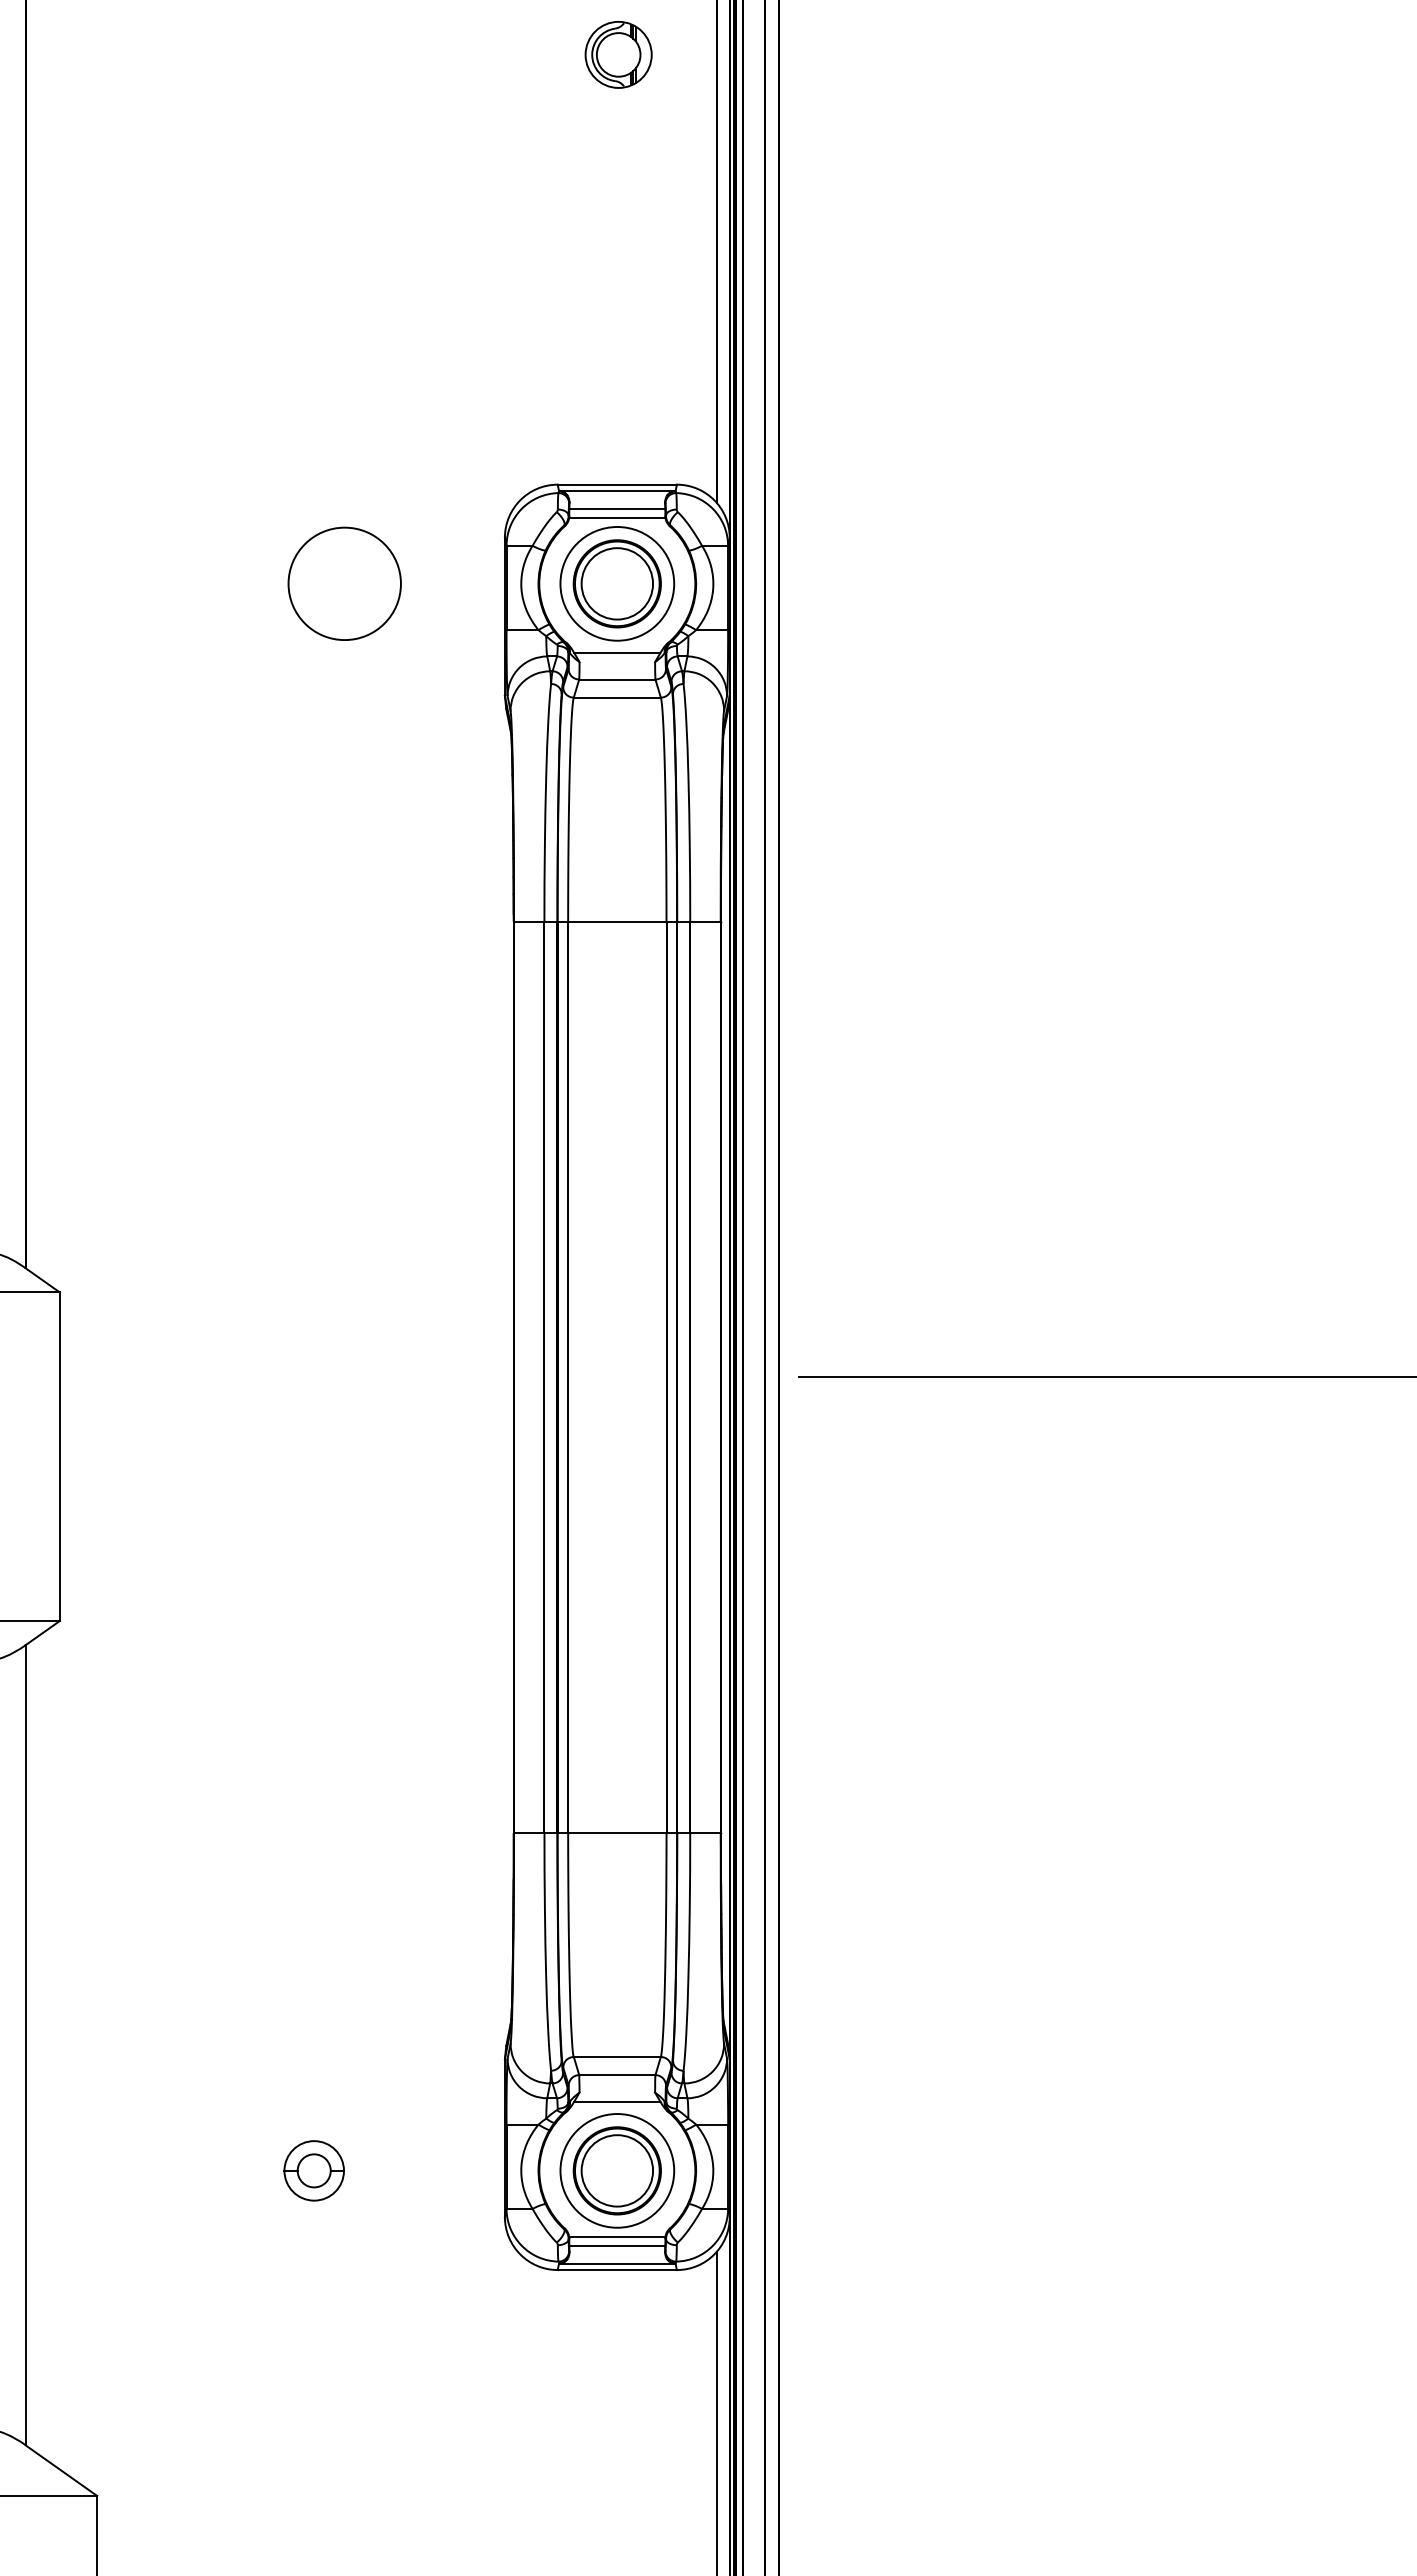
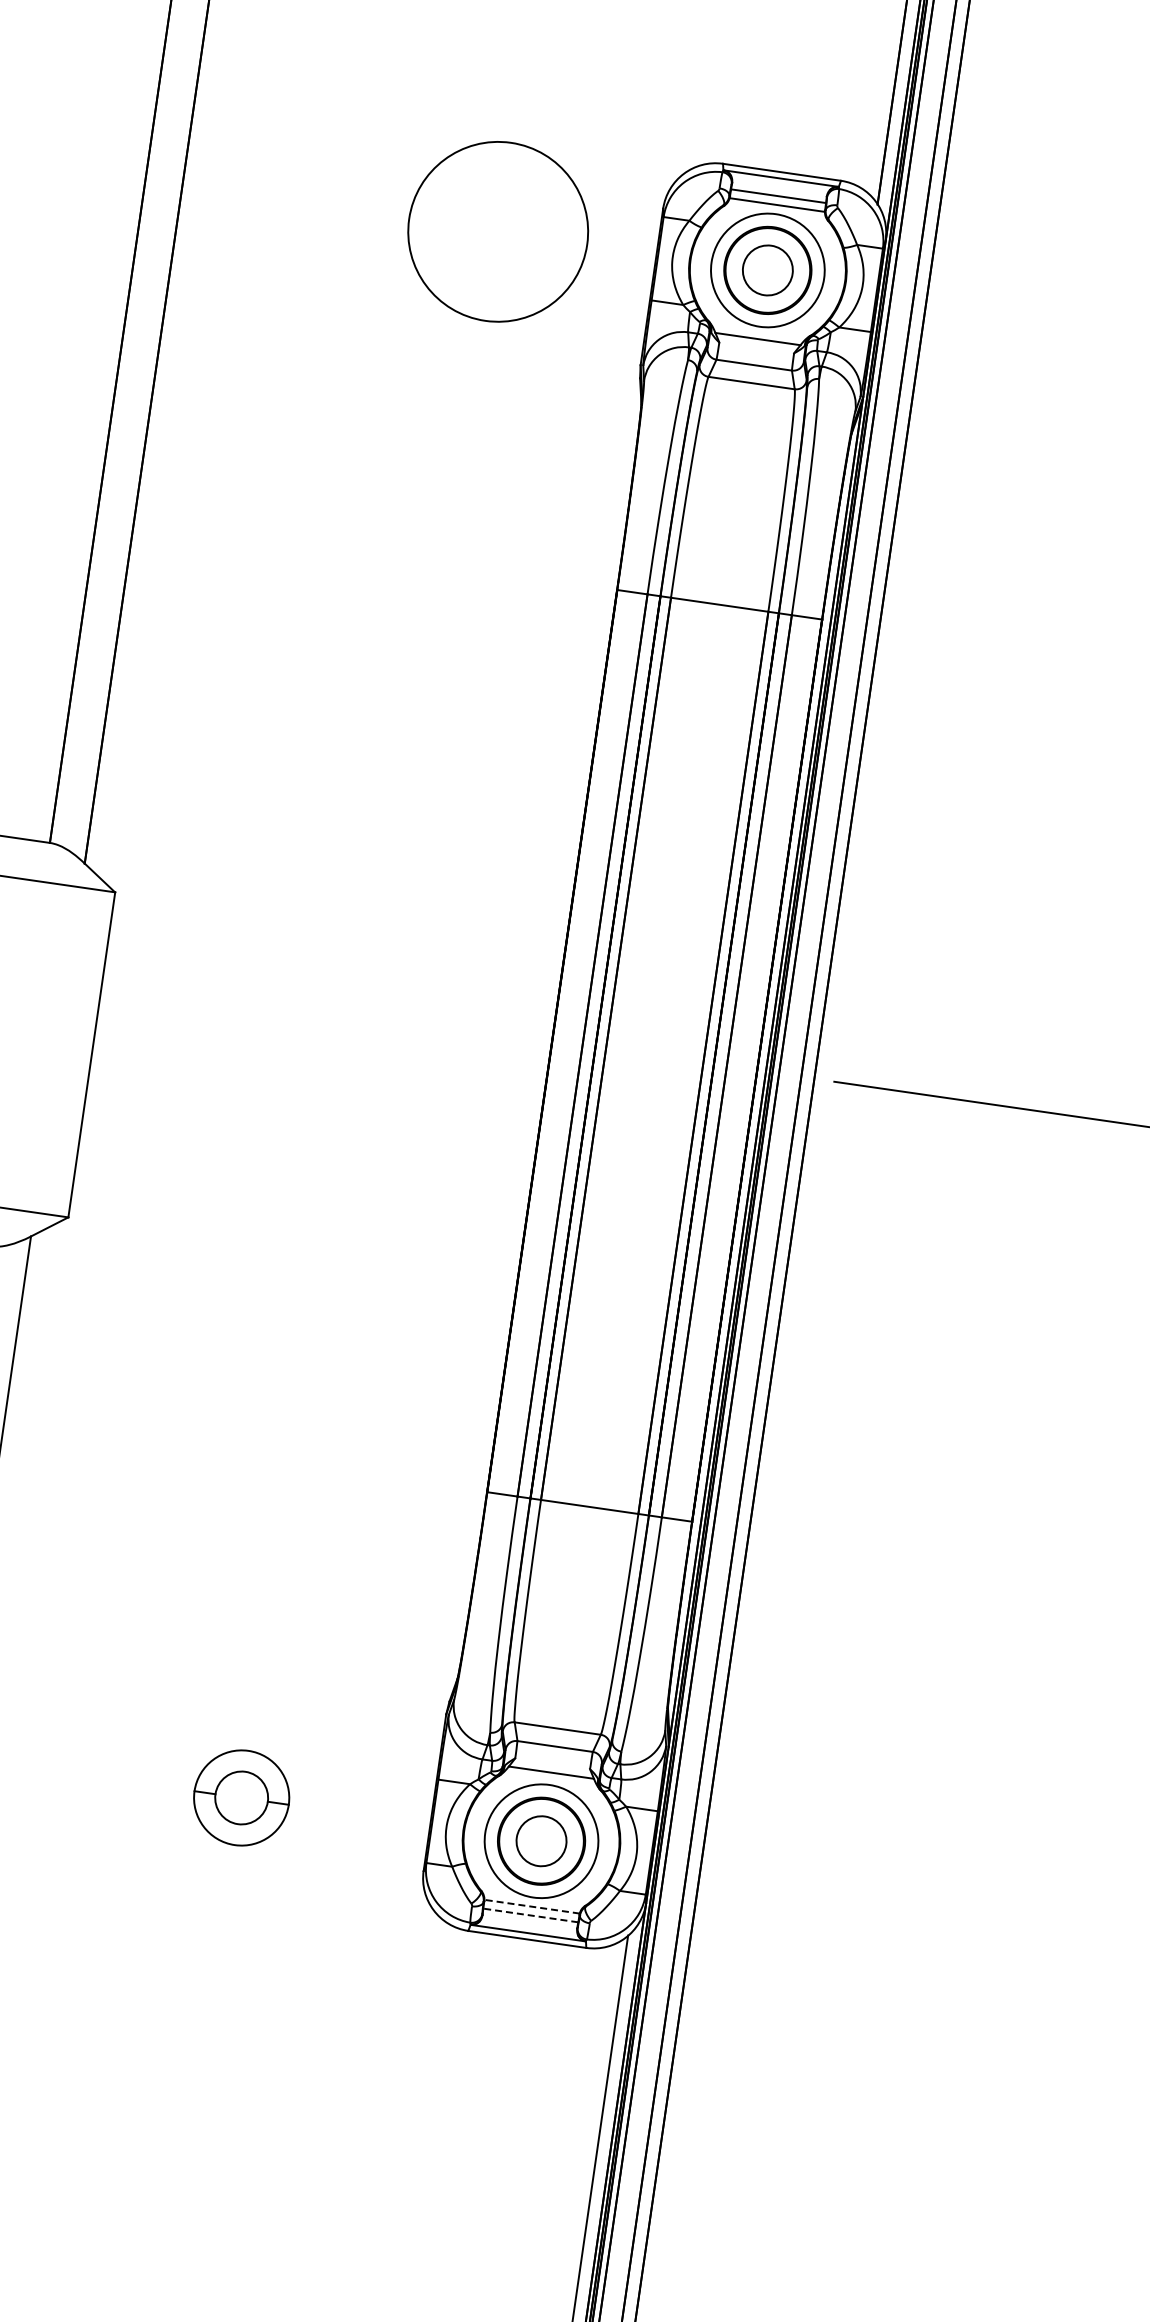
circle: (344, 583) -> (497, 231), size x1.6
circle: (617, 583) -> (768, 270), size x0.7
part: (313, 2170) -> (240, 1797), size x1.6
circle: (617, 2170) -> (541, 1840), size x0.7
line: (616, 2237) -> (531, 1907), solid -> dashed
line: (617, 2245) -> (531, 1915), solid -> dashed

